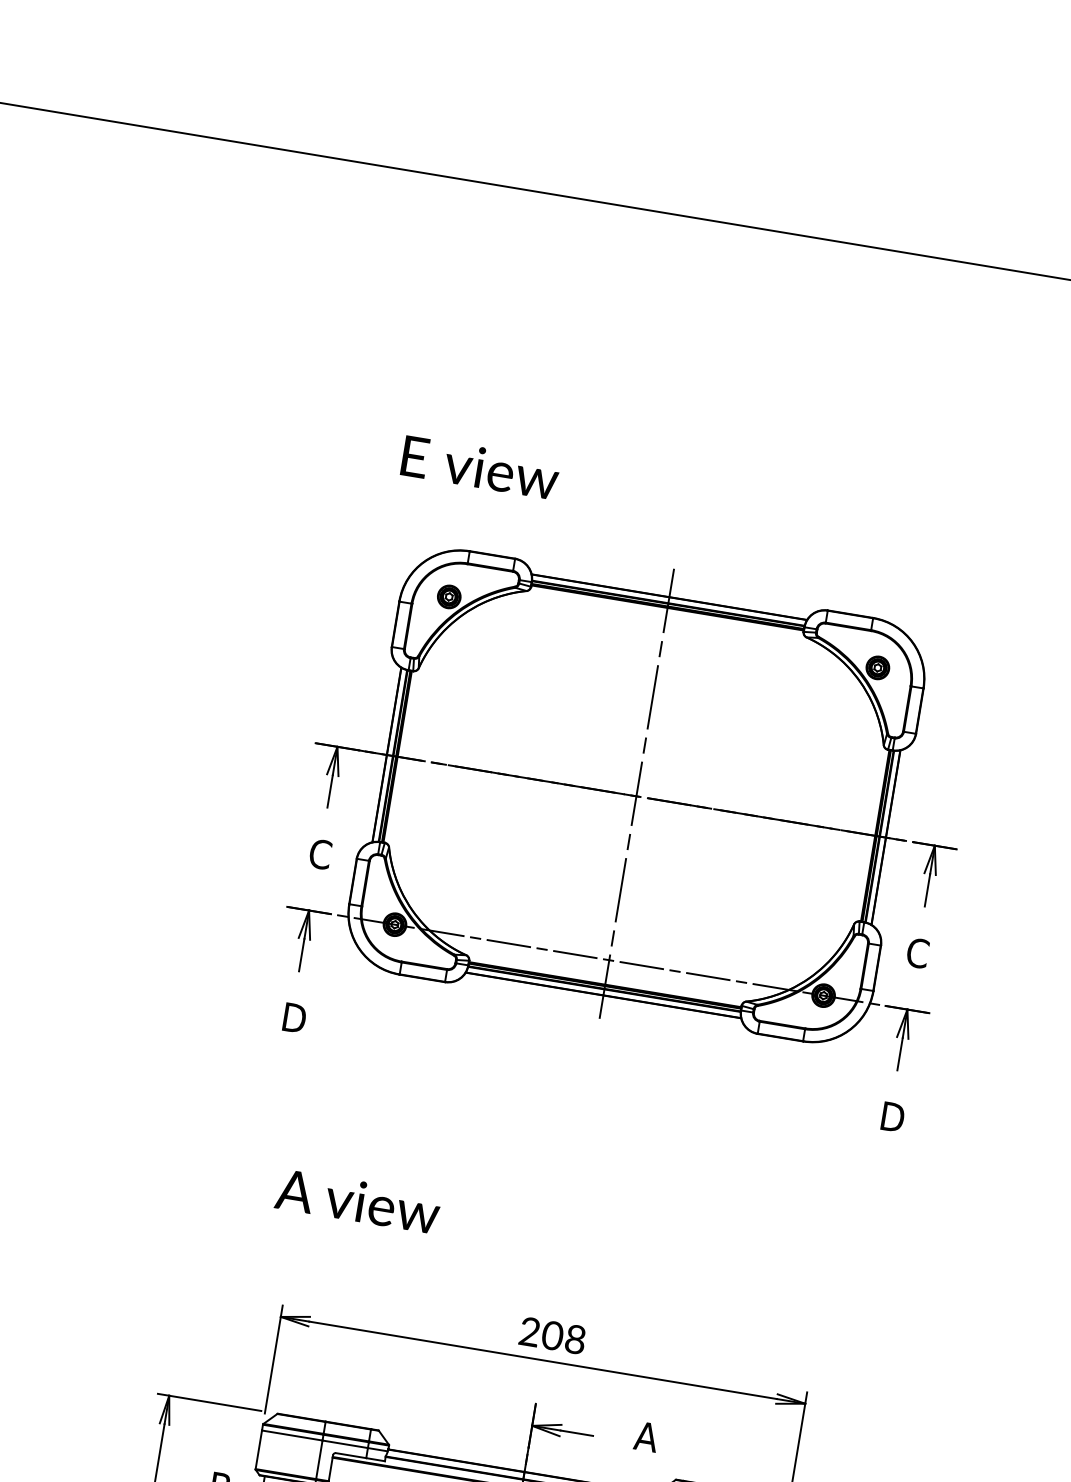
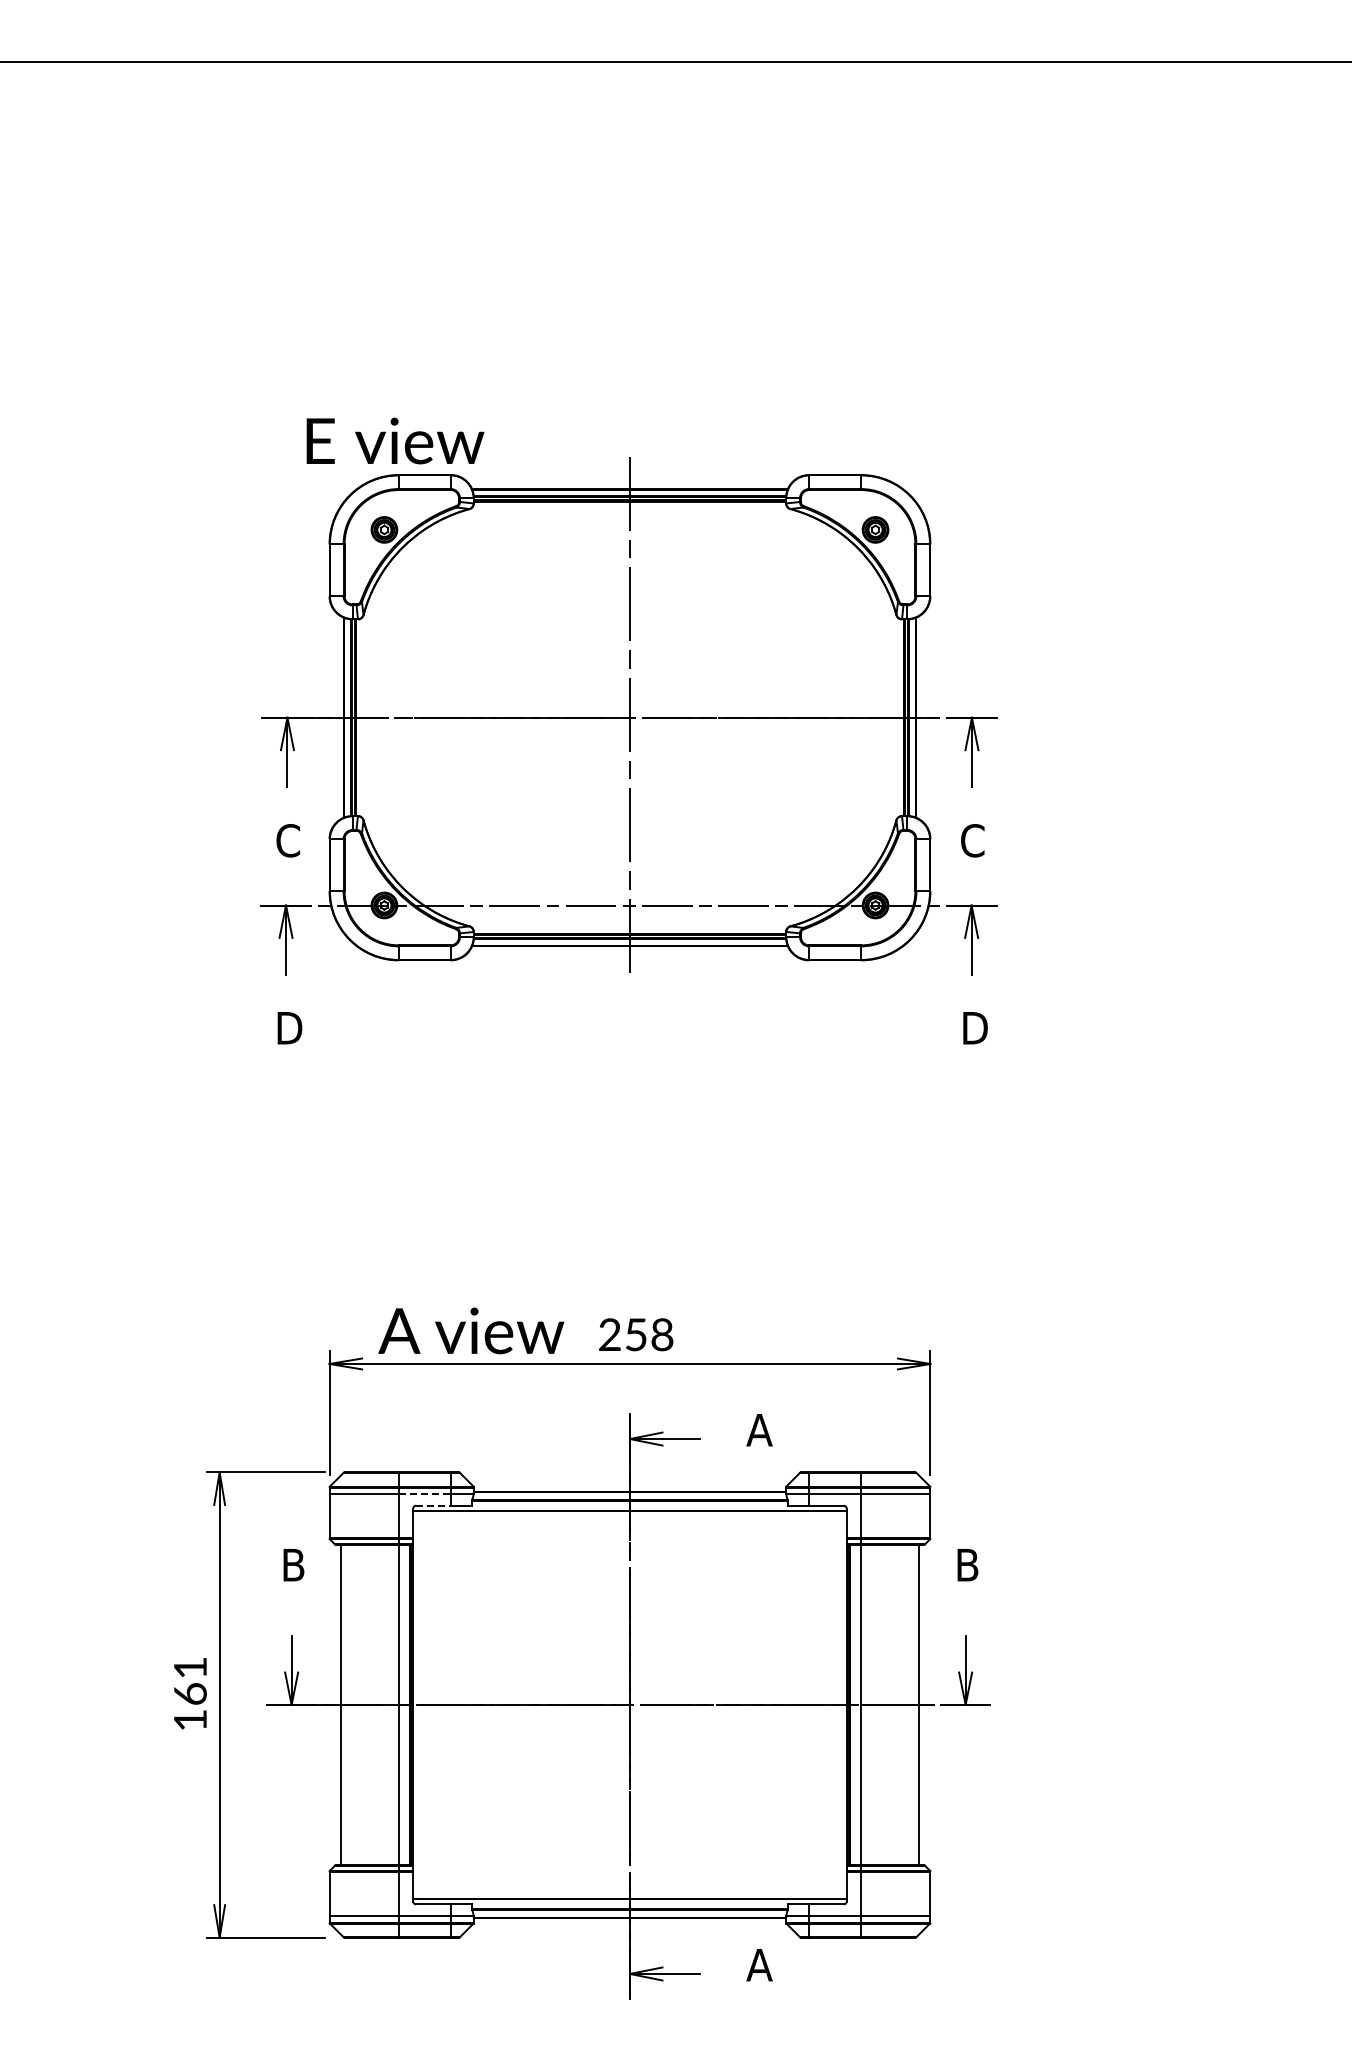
text: (480, 467) -> (395, 440), moved
text: (358, 1201) -> (471, 1330), moved
text: (552, 1335) -> (635, 1334), 208 -> 258
line: (345, 1444) -> (425, 1494), solid -> dashed
line: (352, 1455) -> (434, 1505), solid -> dashed

